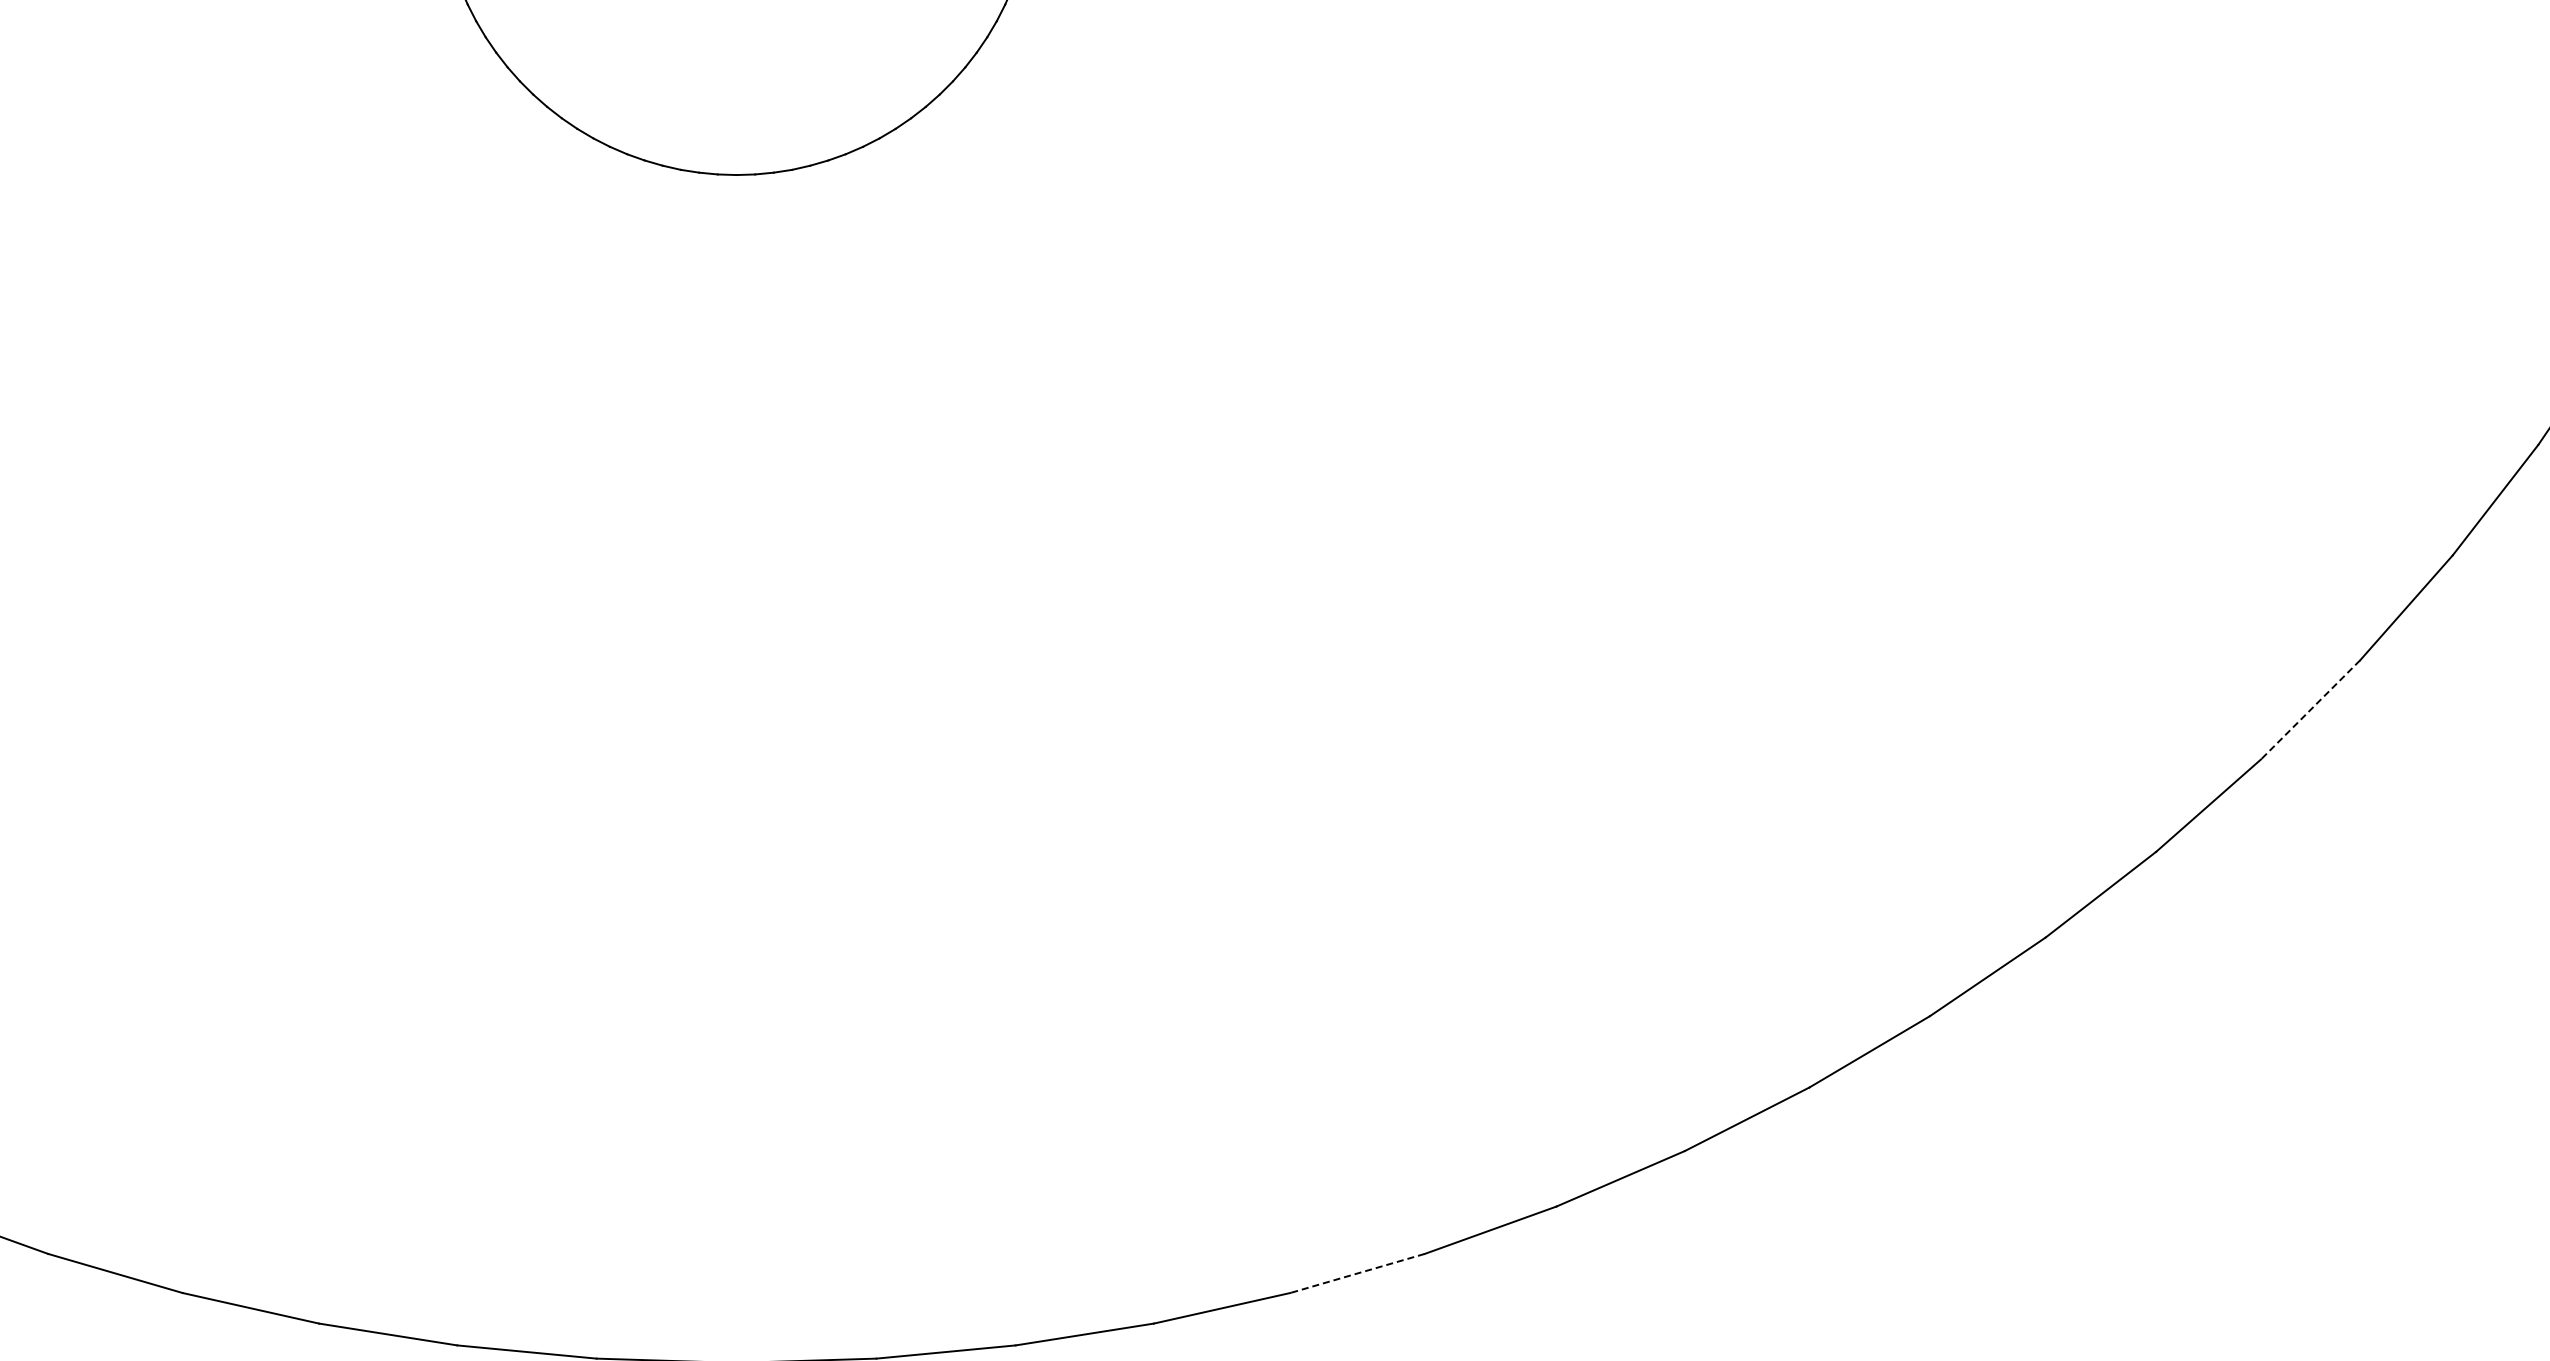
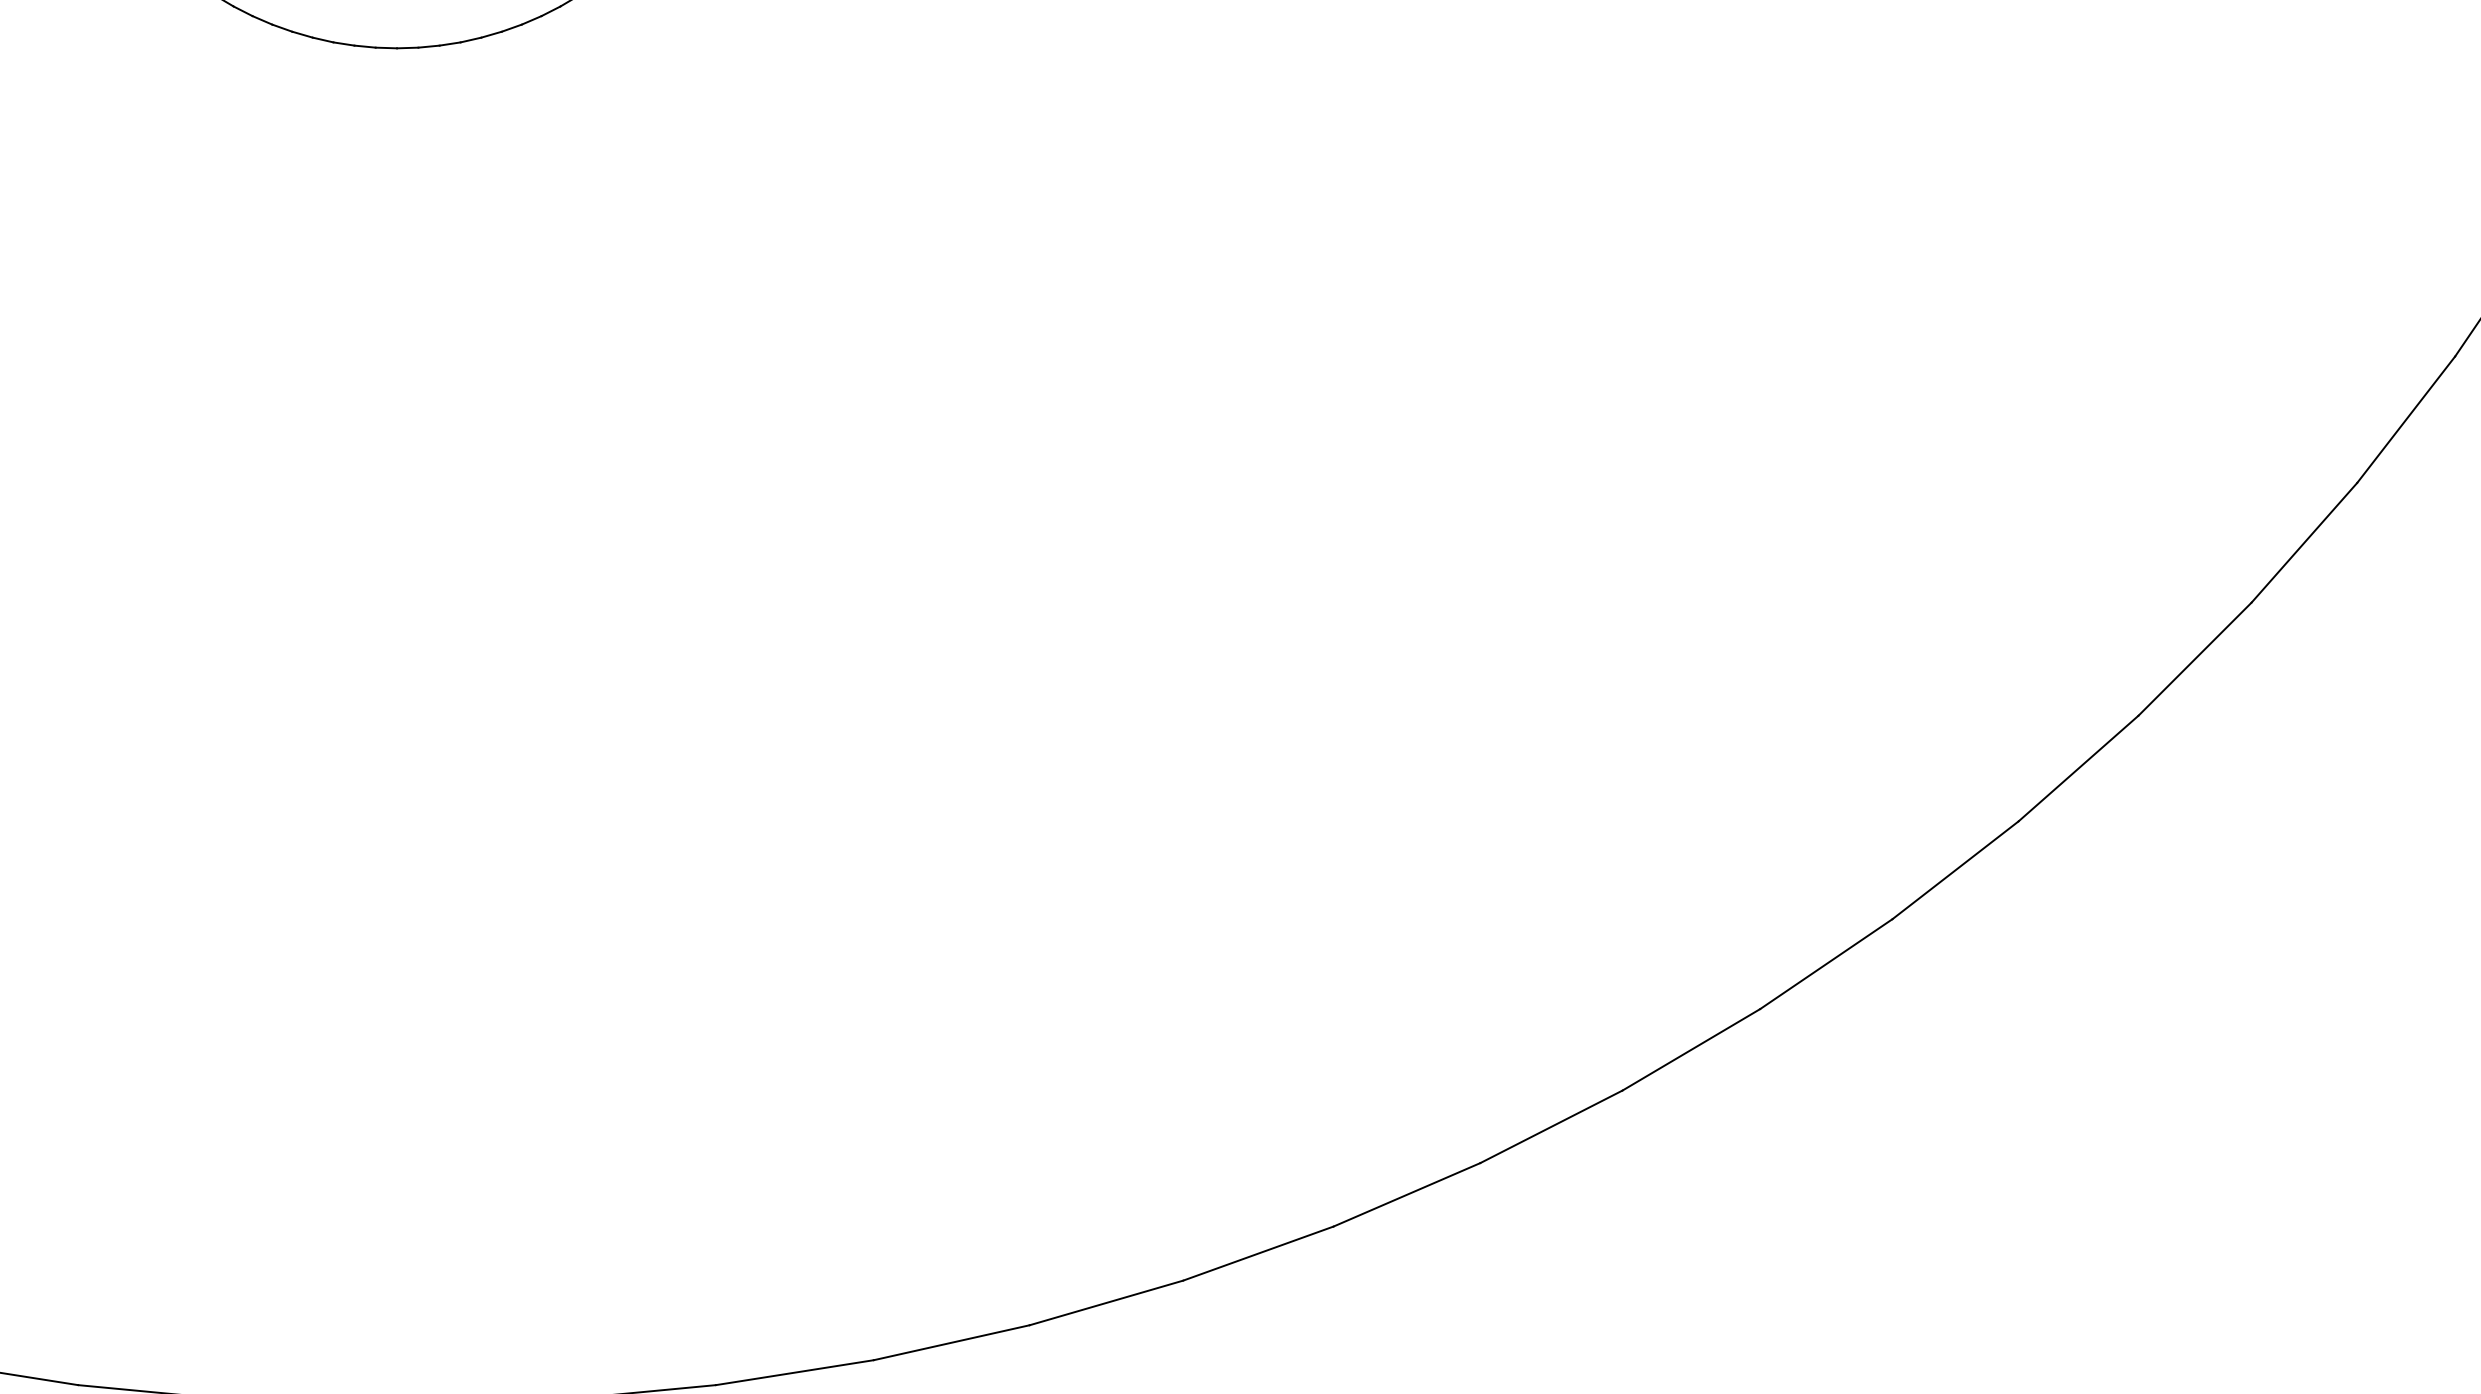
line: (2310, 710) -> (2194, 659), dashed -> solid
line: (1357, 1273) -> (1106, 1302), dashed -> solid

